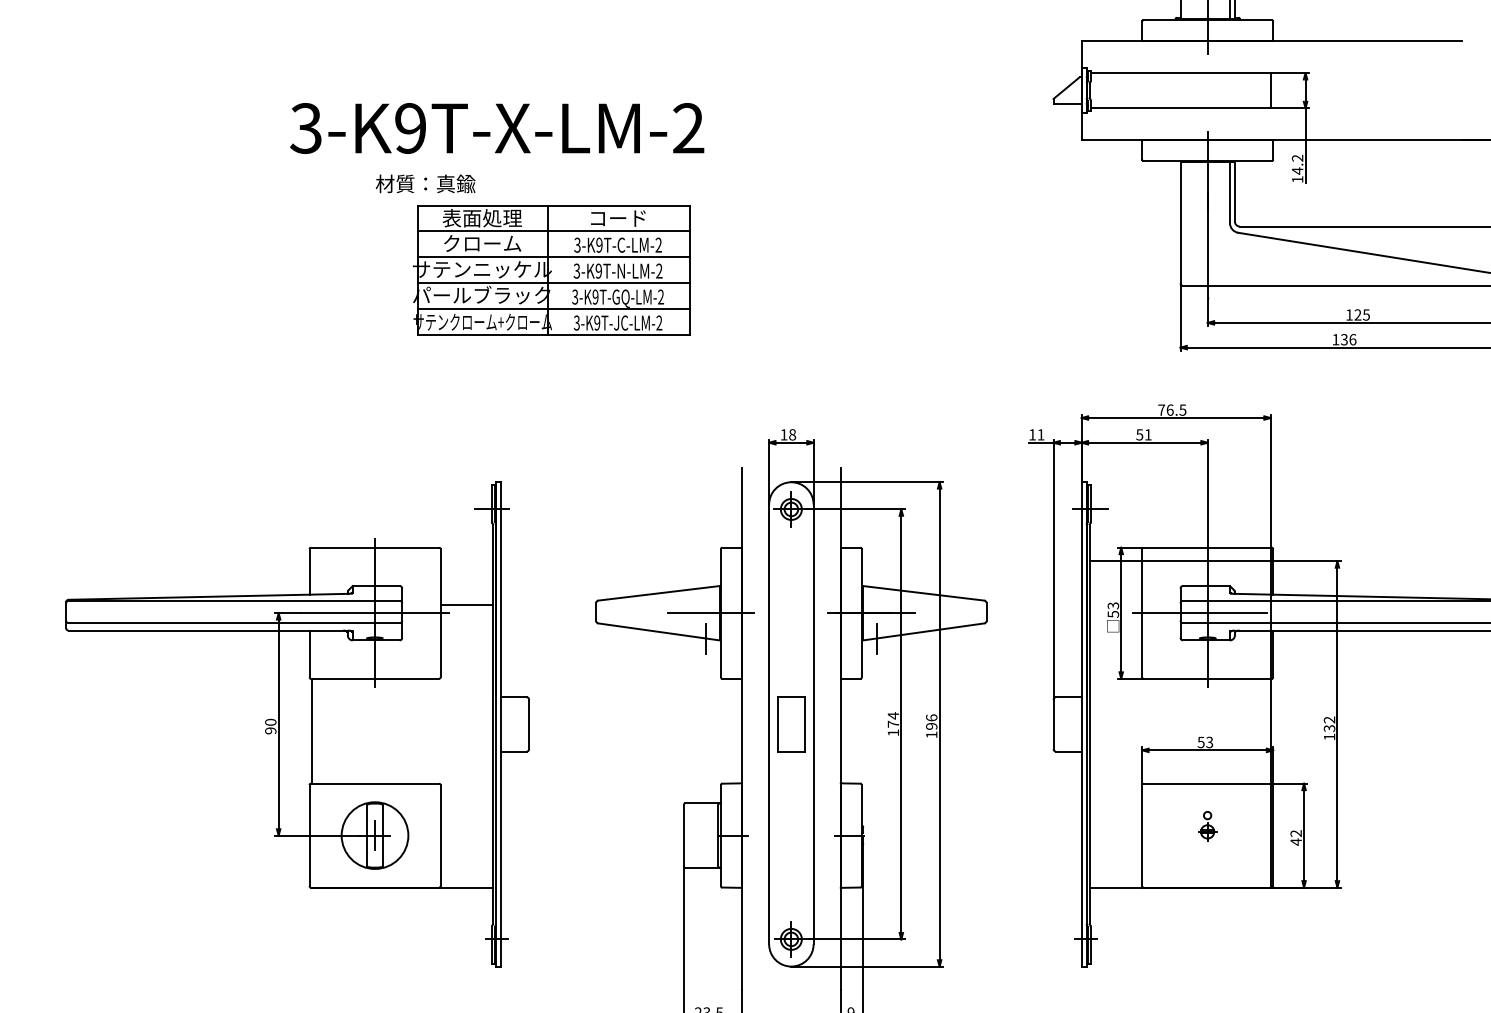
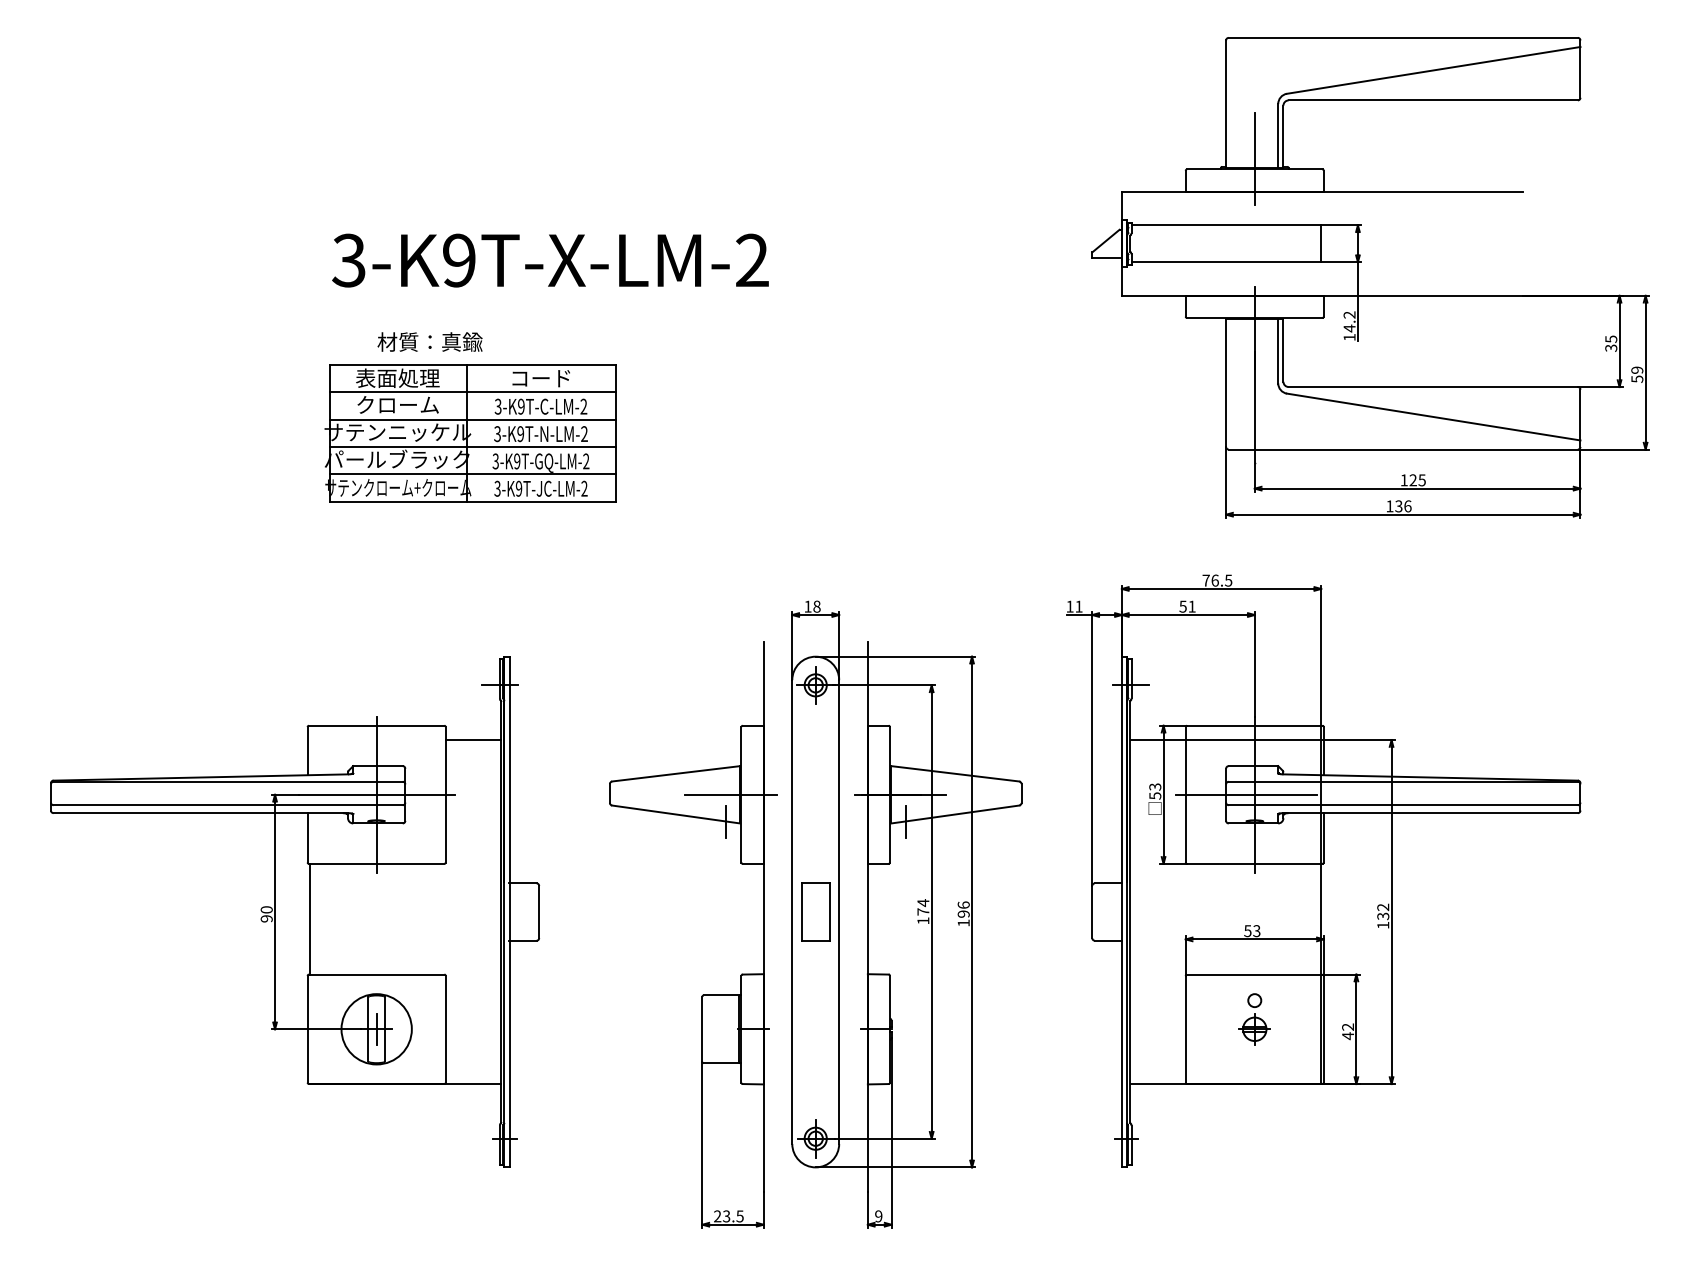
text: (497, 128) -> (550, 260), moved
part: (551, 270) -> (470, 433), moved
line: (465, 605) -> (472, 740), moved
part: (1207, 826) -> (1254, 1019), size x1.67

